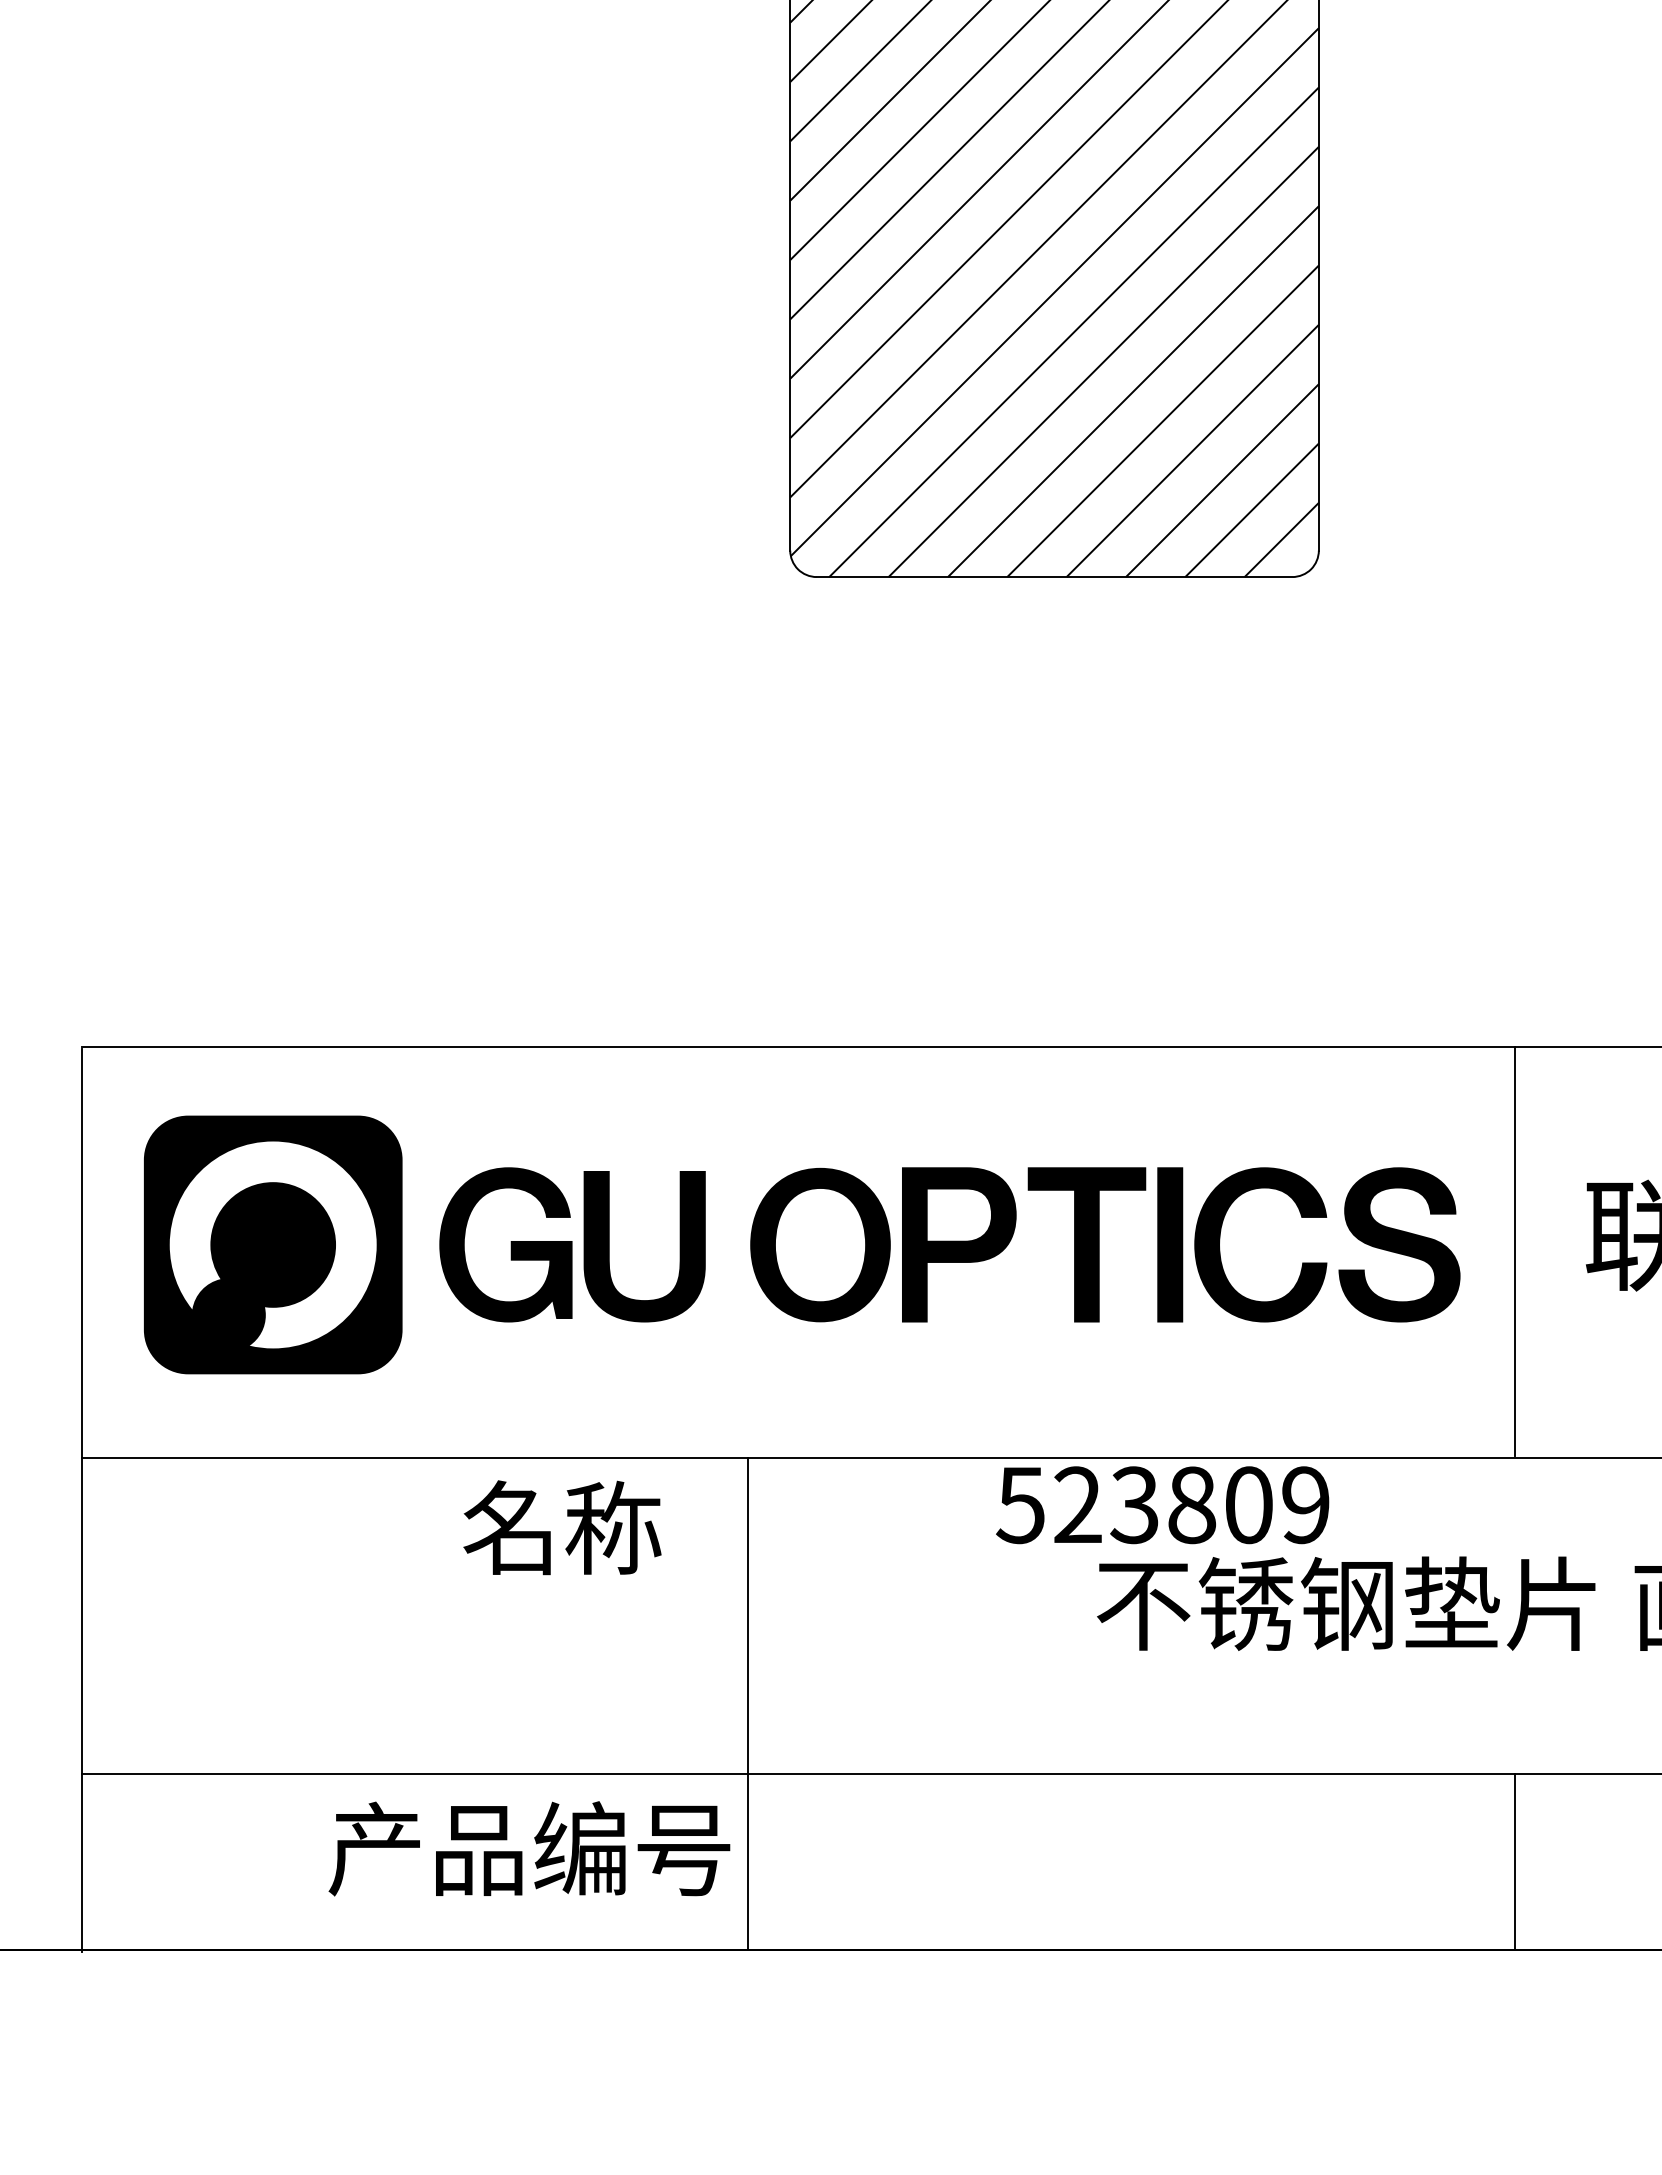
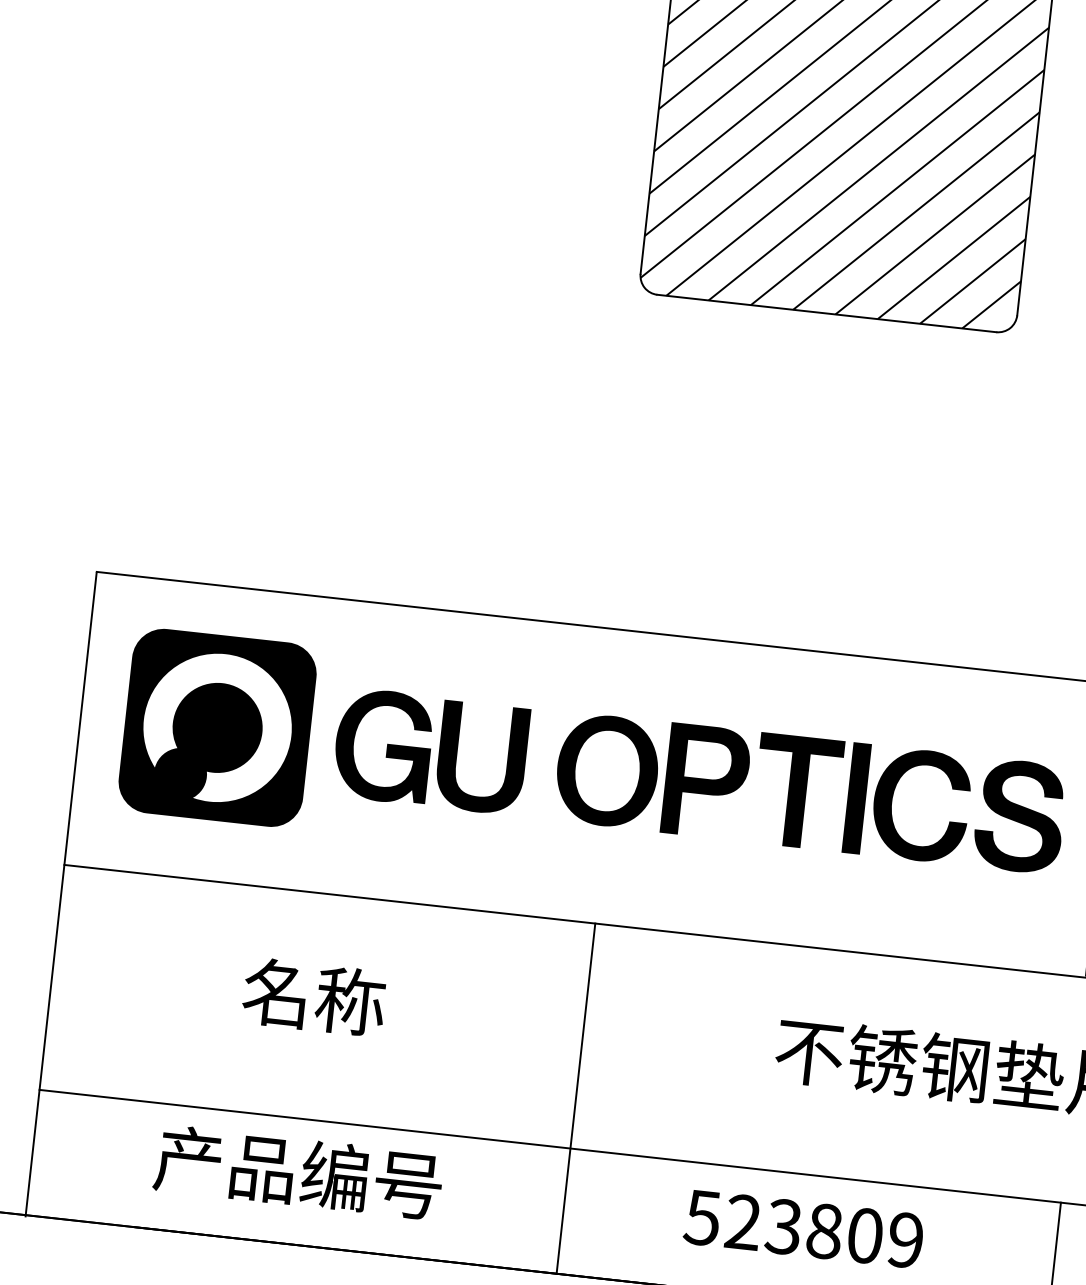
text: (1162, 1505) -> (803, 1229), moved
text: (562, 1527) -> (314, 997), moved
line: (747, 1703) -> (575, 1098), moved
text: (529, 1848) -> (298, 1172), moved

